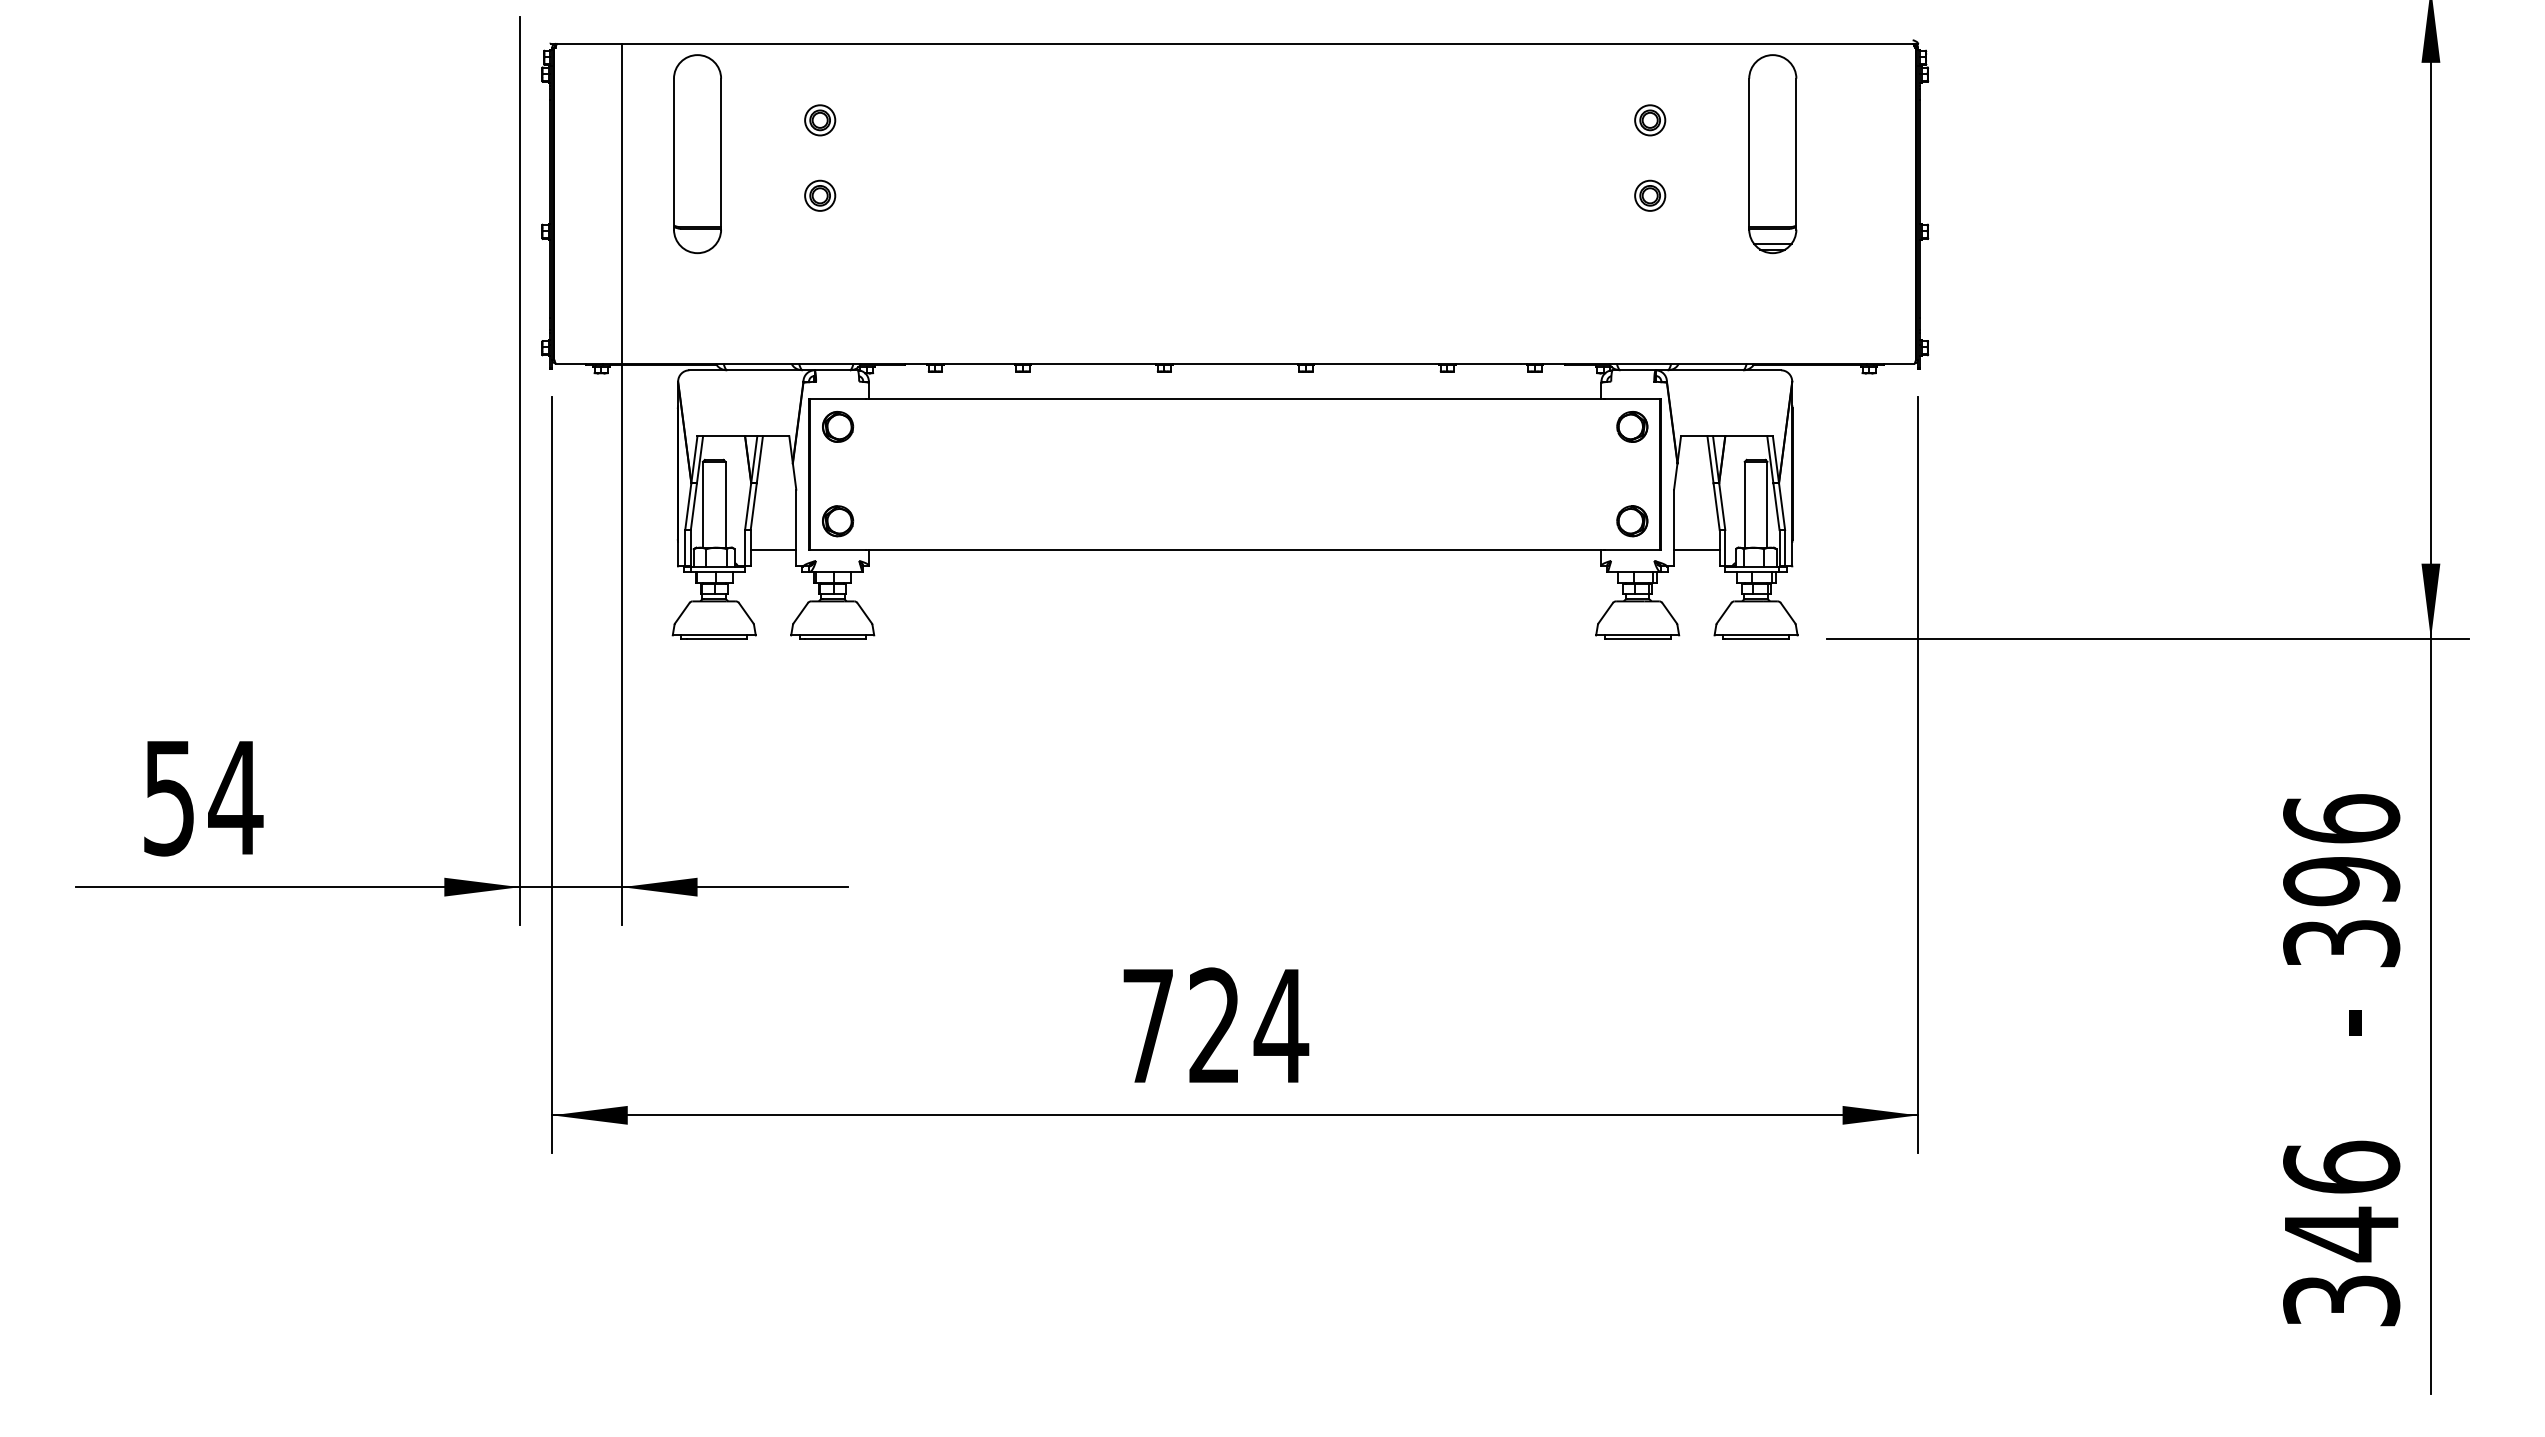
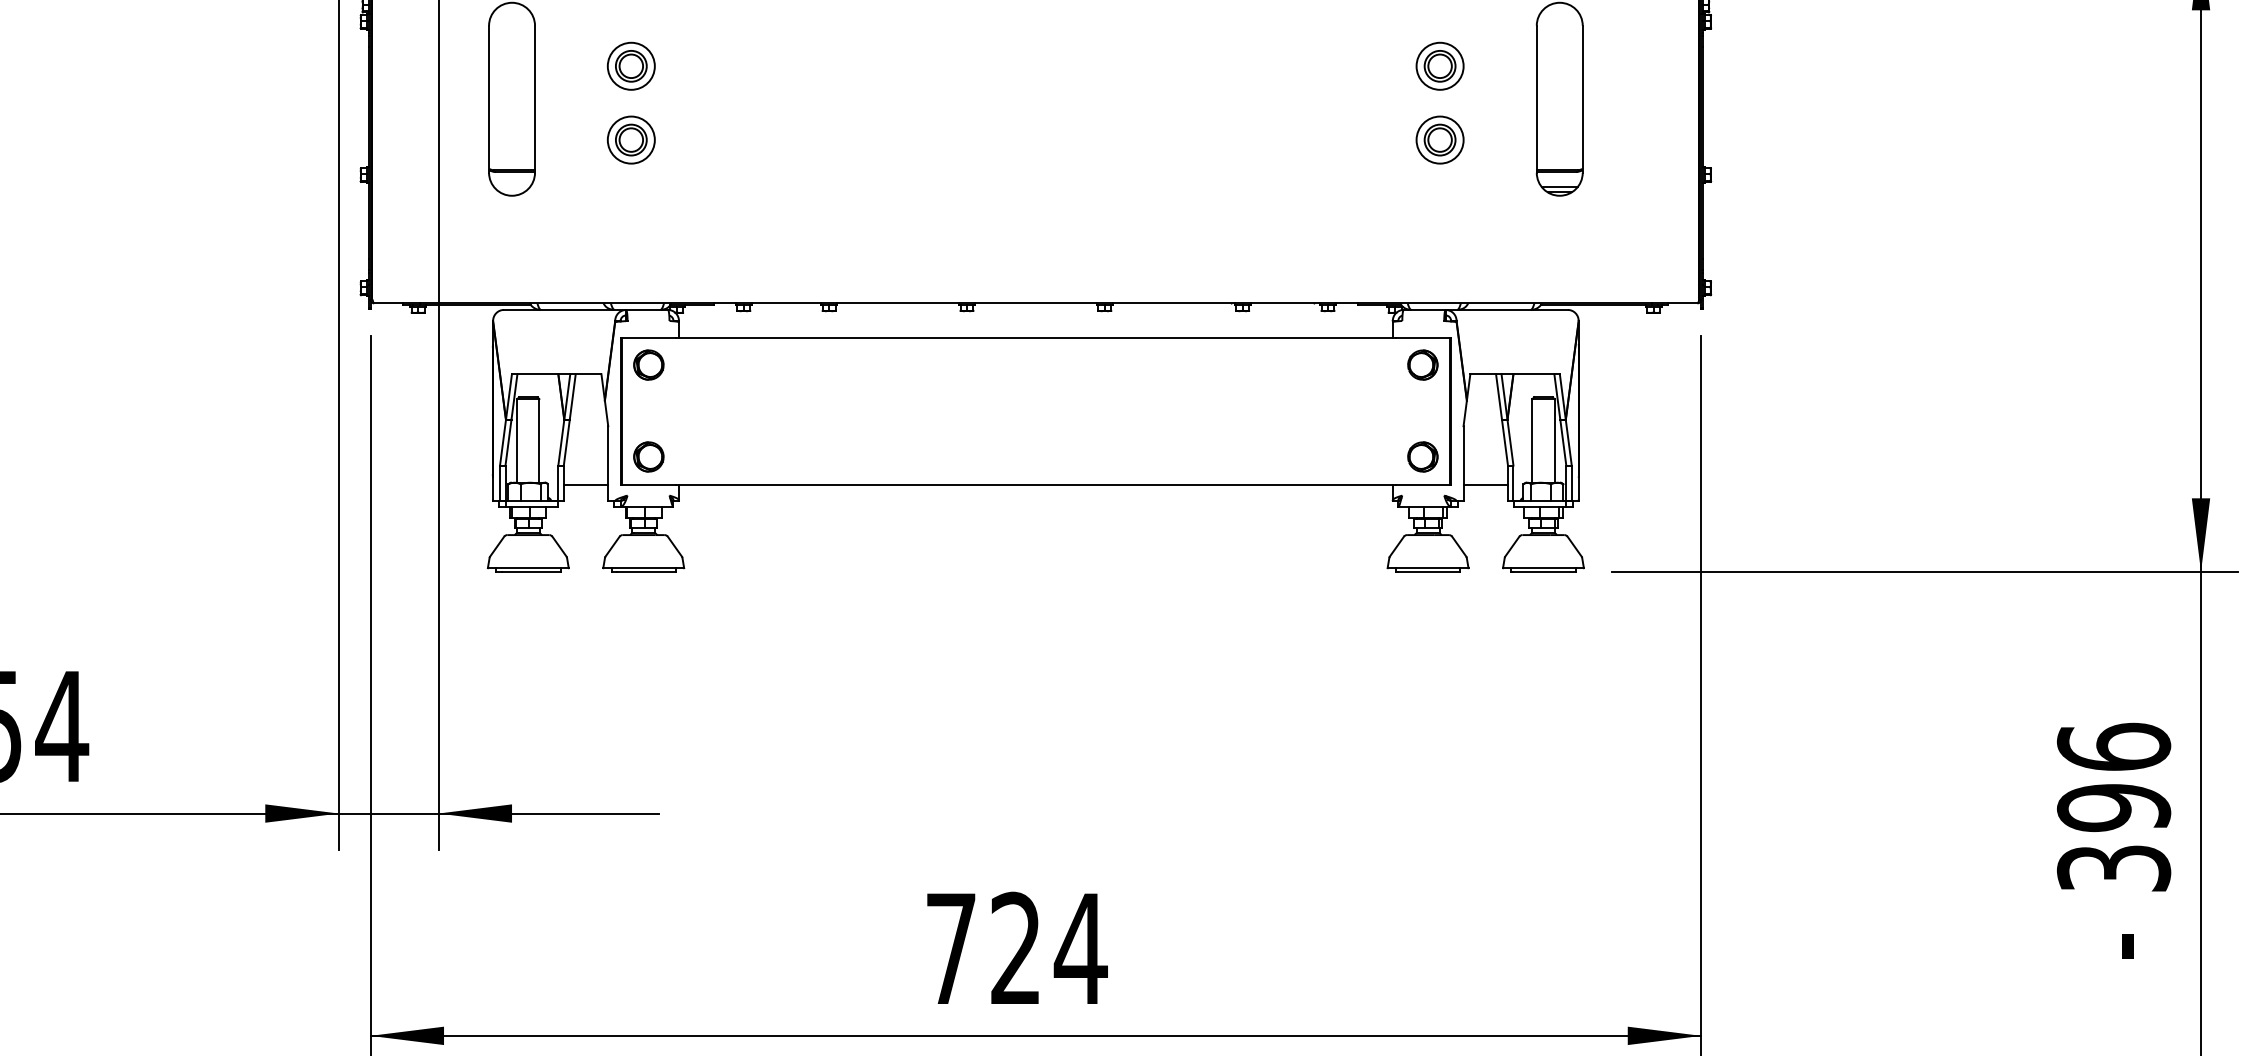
part: (820, 120) -> (631, 66), size x1.6
part: (1650, 120) -> (1440, 66), size x1.6
part: (820, 195) -> (631, 139), size x1.6
part: (1650, 195) -> (1440, 139), size x1.6

